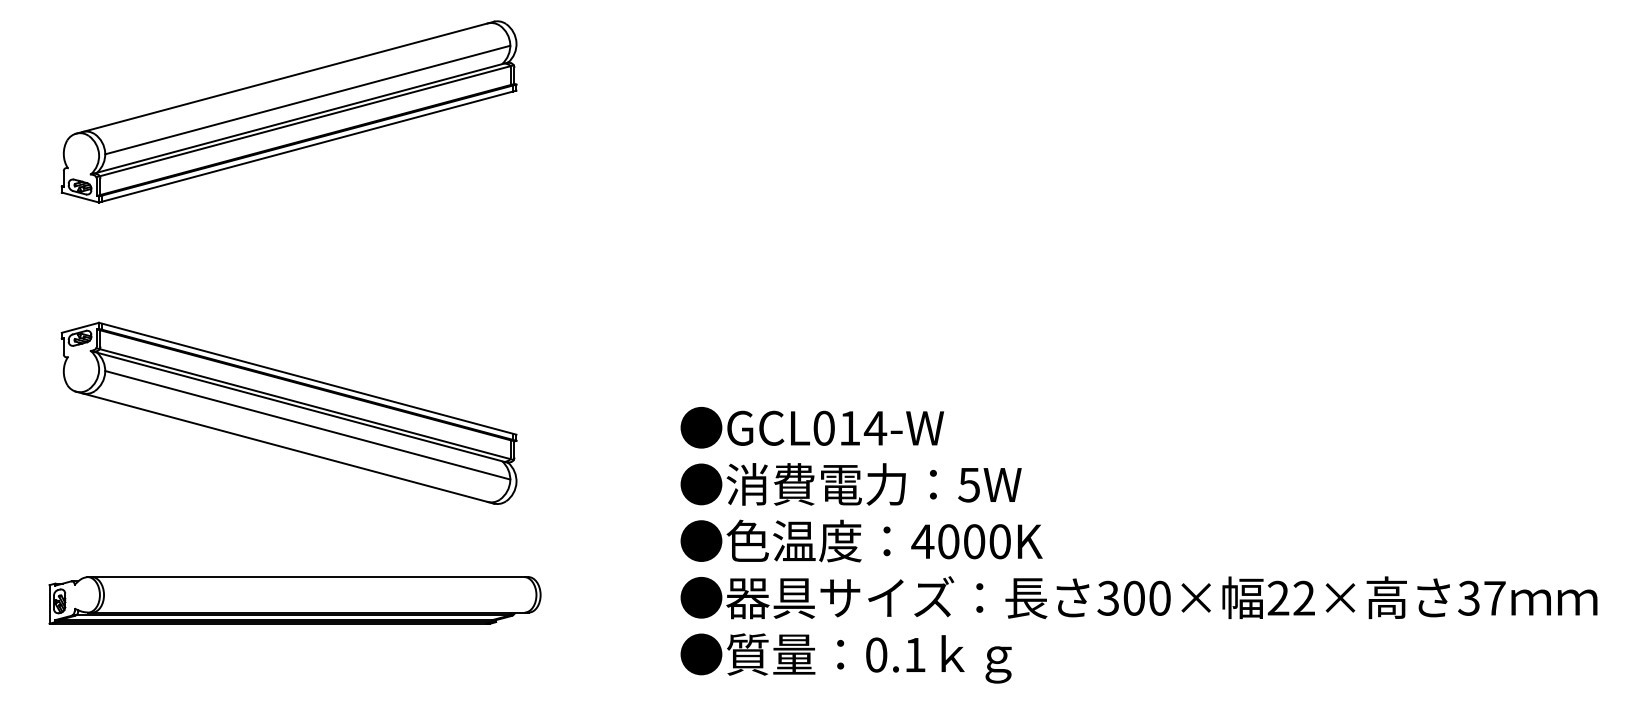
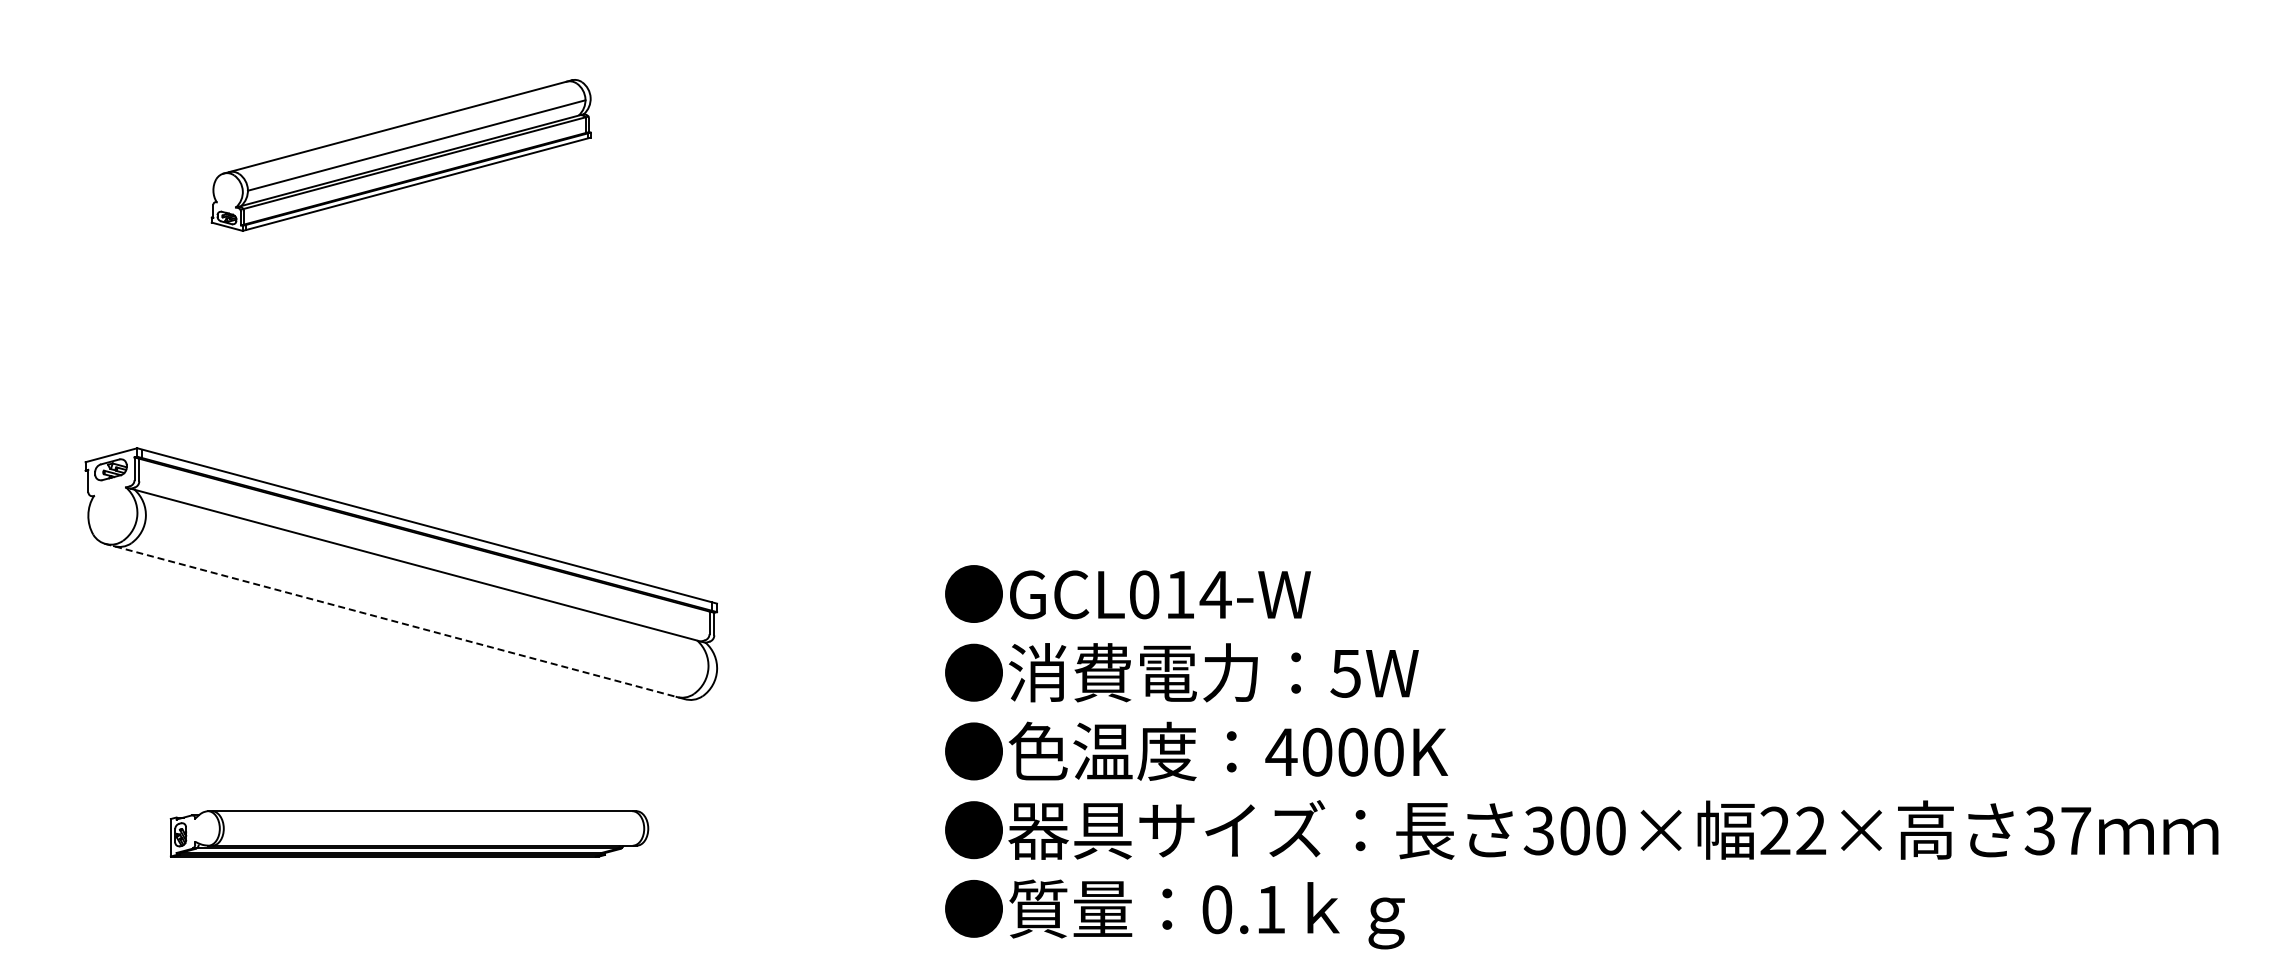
part: (288, 112) -> (400, 155), size x0.6
line: (305, 403) -> (423, 560), removed
line: (307, 425) -> (426, 590), removed
line: (285, 447) -> (396, 621), solid -> dashed
part: (295, 600) -> (409, 833), size x0.7

